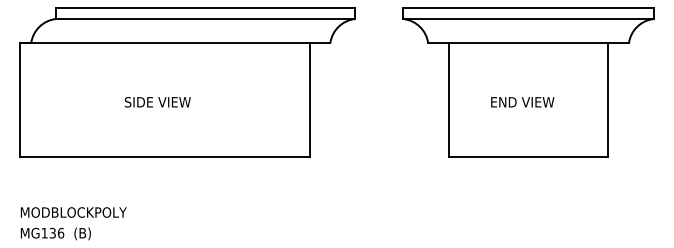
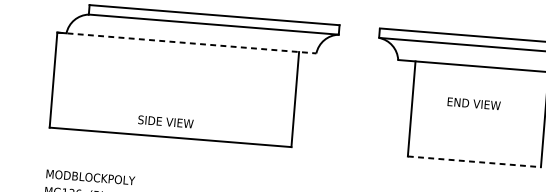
line: (175, 43) -> (187, 43), solid -> dashed
text: (157, 102) -> (165, 122), moved
text: (522, 102) -> (473, 103), moved
line: (528, 157) -> (474, 162), solid -> dashed

